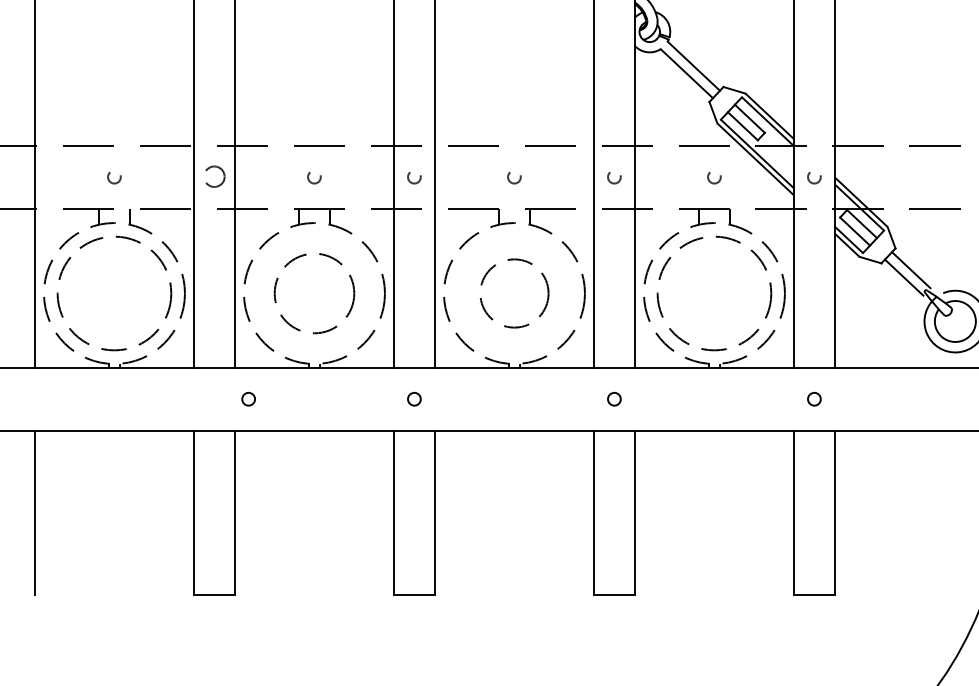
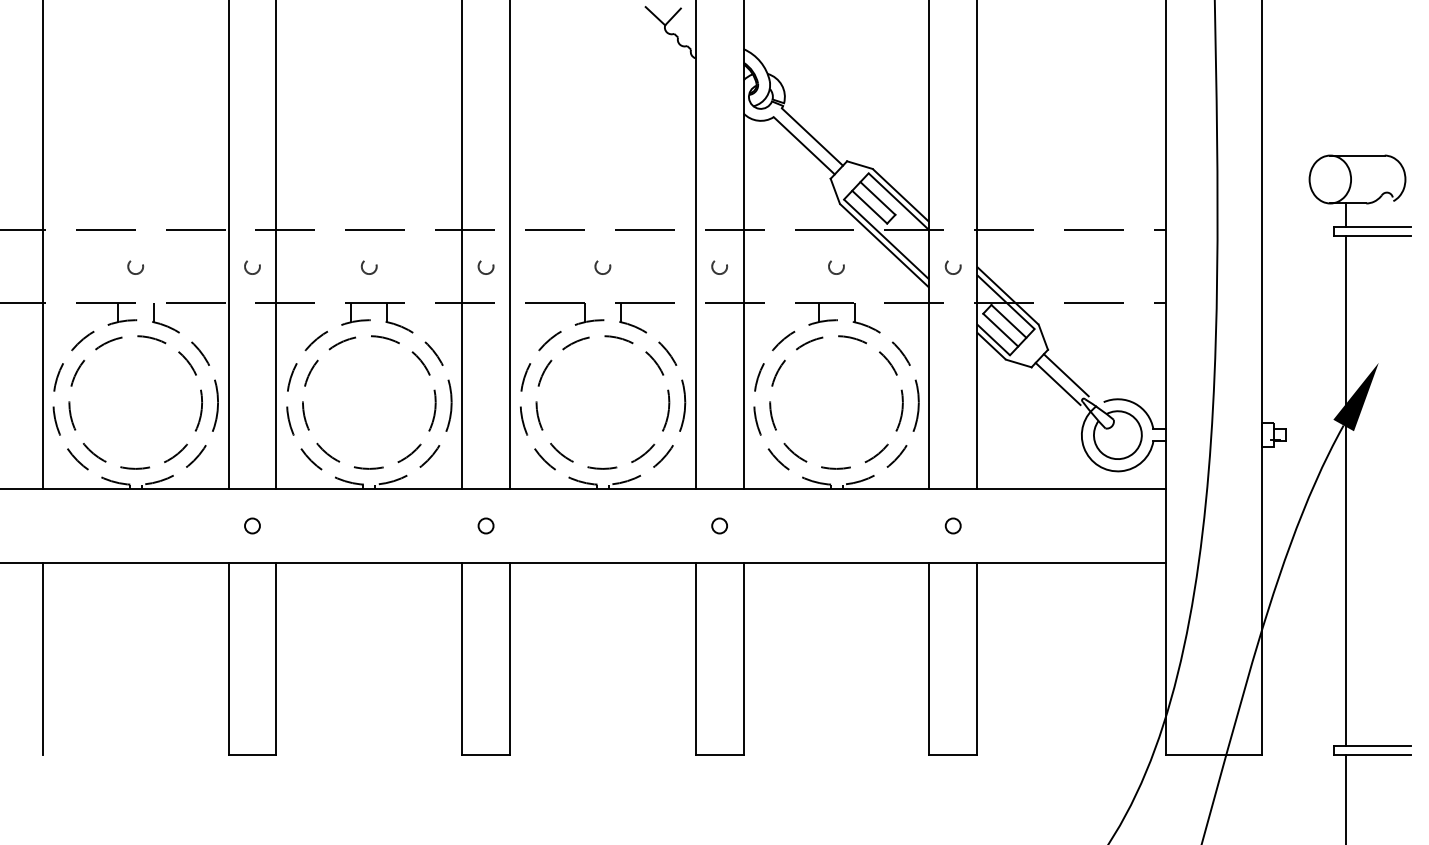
circle: (214, 177) -> (252, 267), size x0.62
circle: (314, 293) -> (369, 402), size x1.43
circle: (514, 293) -> (602, 402), size x1.67
circle: (248, 398) -> (252, 525), moved

